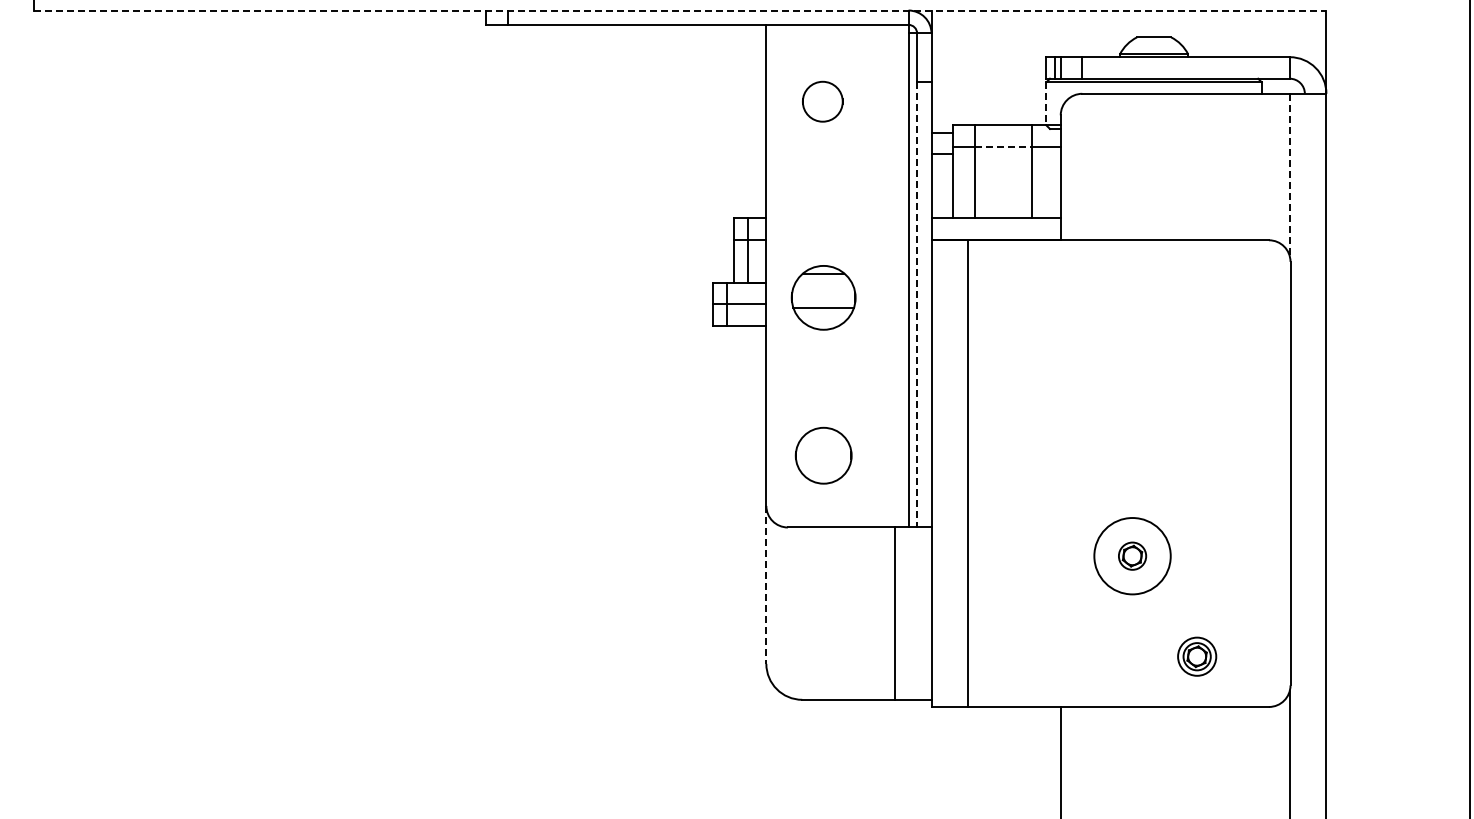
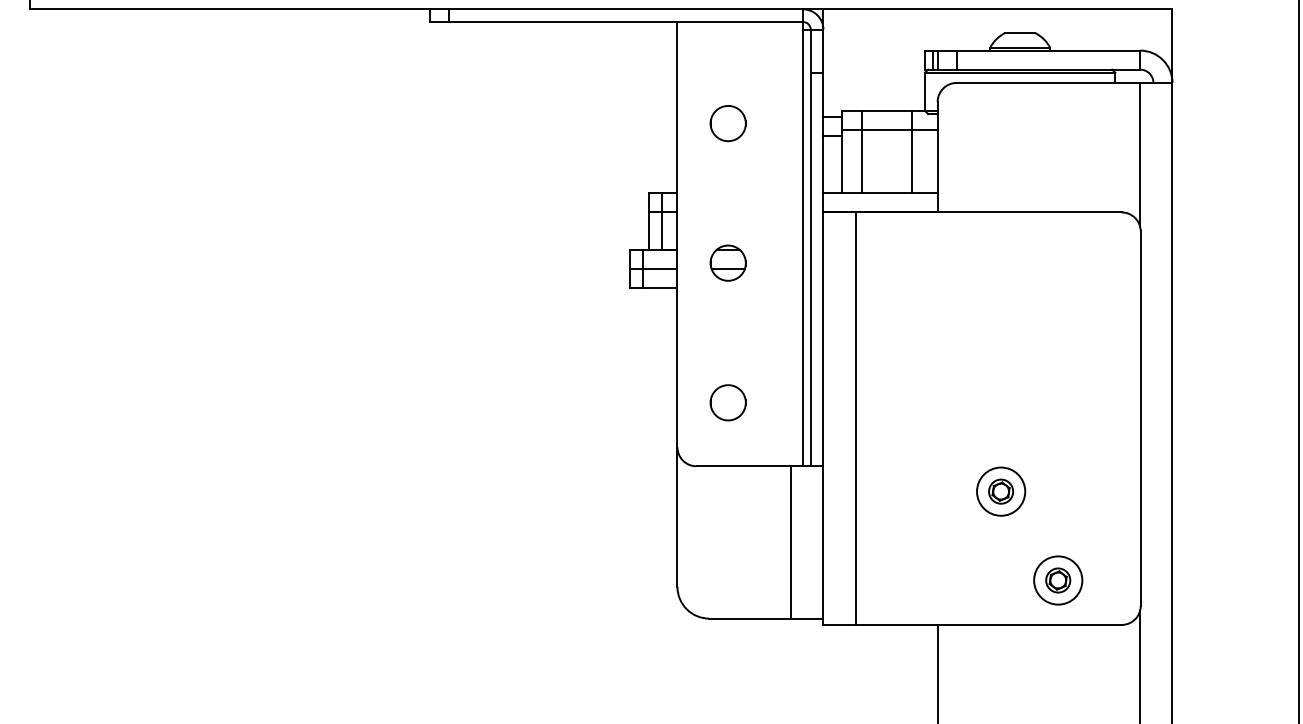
line: (680, 10) -> (601, 9), dashed -> solid
part: (822, 101) -> (727, 123), moved
line: (1046, 103) -> (925, 91), dashed -> solid
line: (1003, 146) -> (887, 129), dashed -> solid
line: (1289, 175) -> (1139, 155), dashed -> solid
part: (823, 297) -> (727, 263), size x0.62
line: (917, 304) -> (811, 269), dashed -> solid
part: (823, 455) -> (727, 402), size x0.71
circle: (1132, 555) -> (1001, 491), size x0.71
line: (766, 584) -> (677, 516), dashed -> solid
circle: (1196, 656) -> (1057, 580), size x1.43

